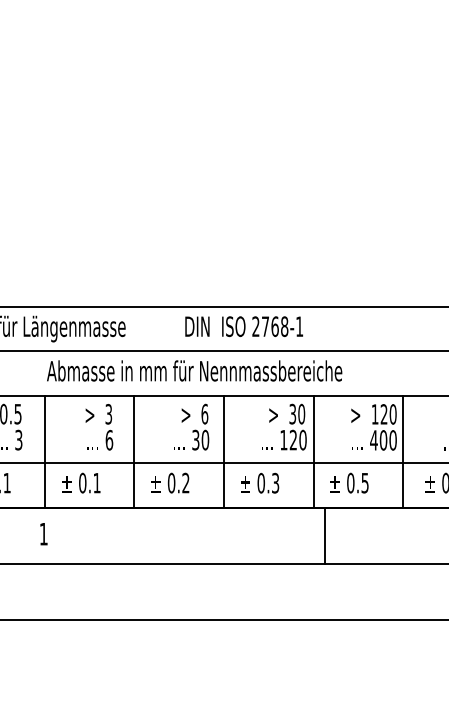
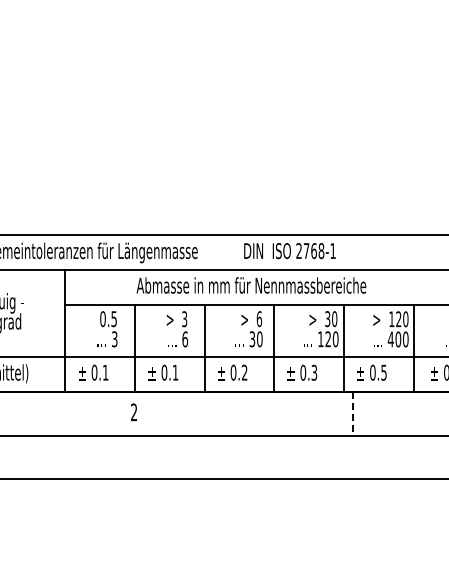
text: (44, 533) -> (134, 411), 1 -> 2
line: (324, 535) -> (352, 413), solid -> dashed

